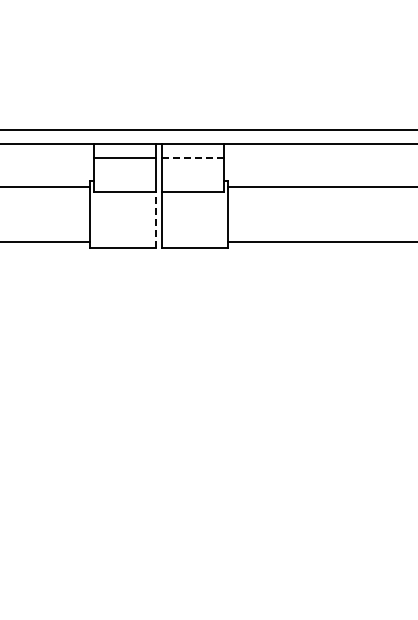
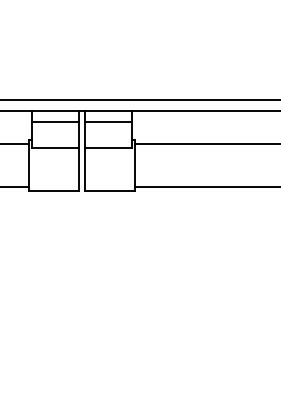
line: (192, 158) -> (107, 122), dashed -> solid
line: (155, 219) -> (79, 169), dashed -> solid

